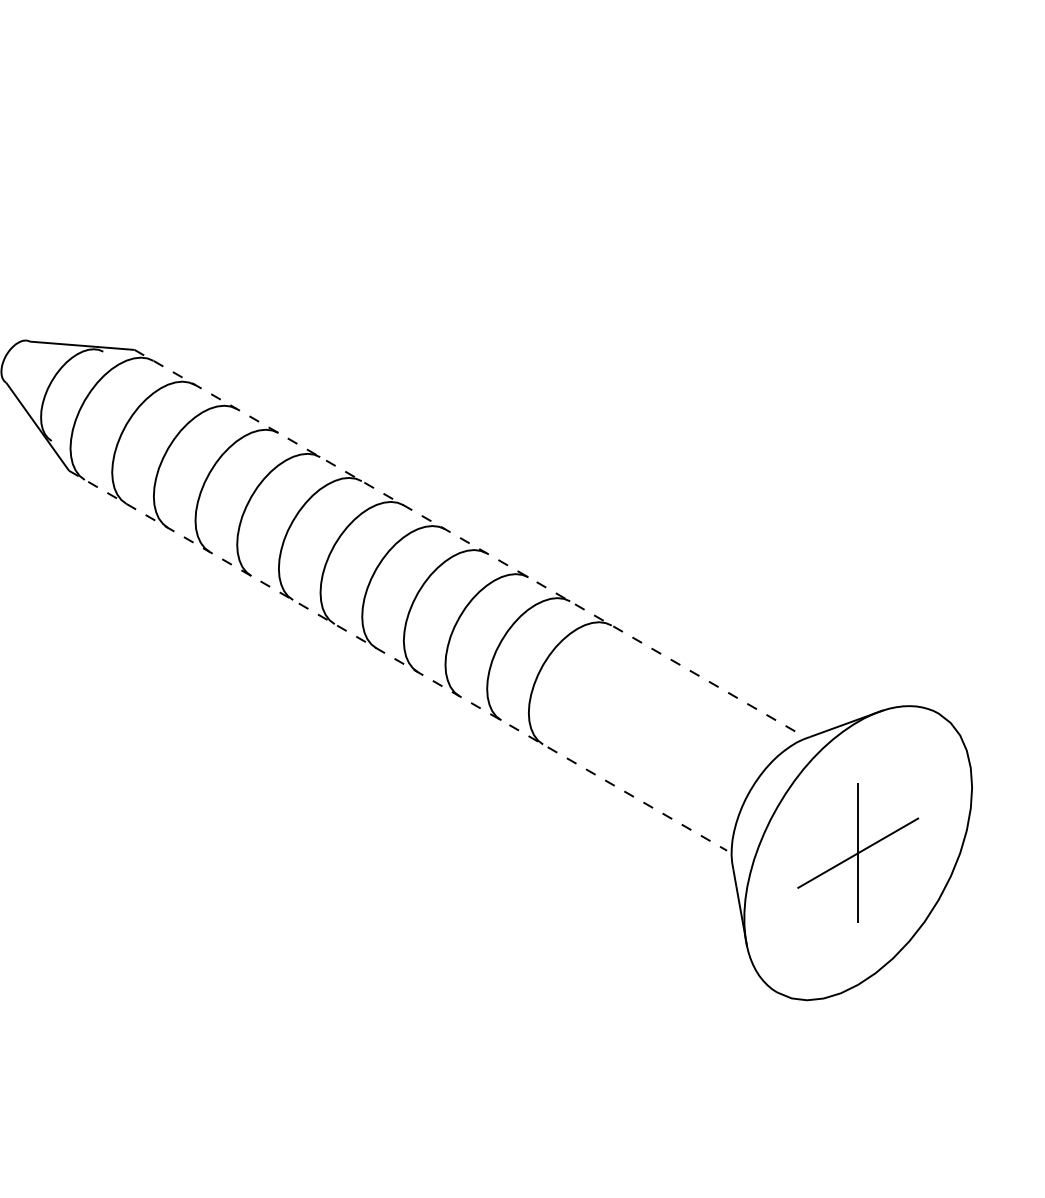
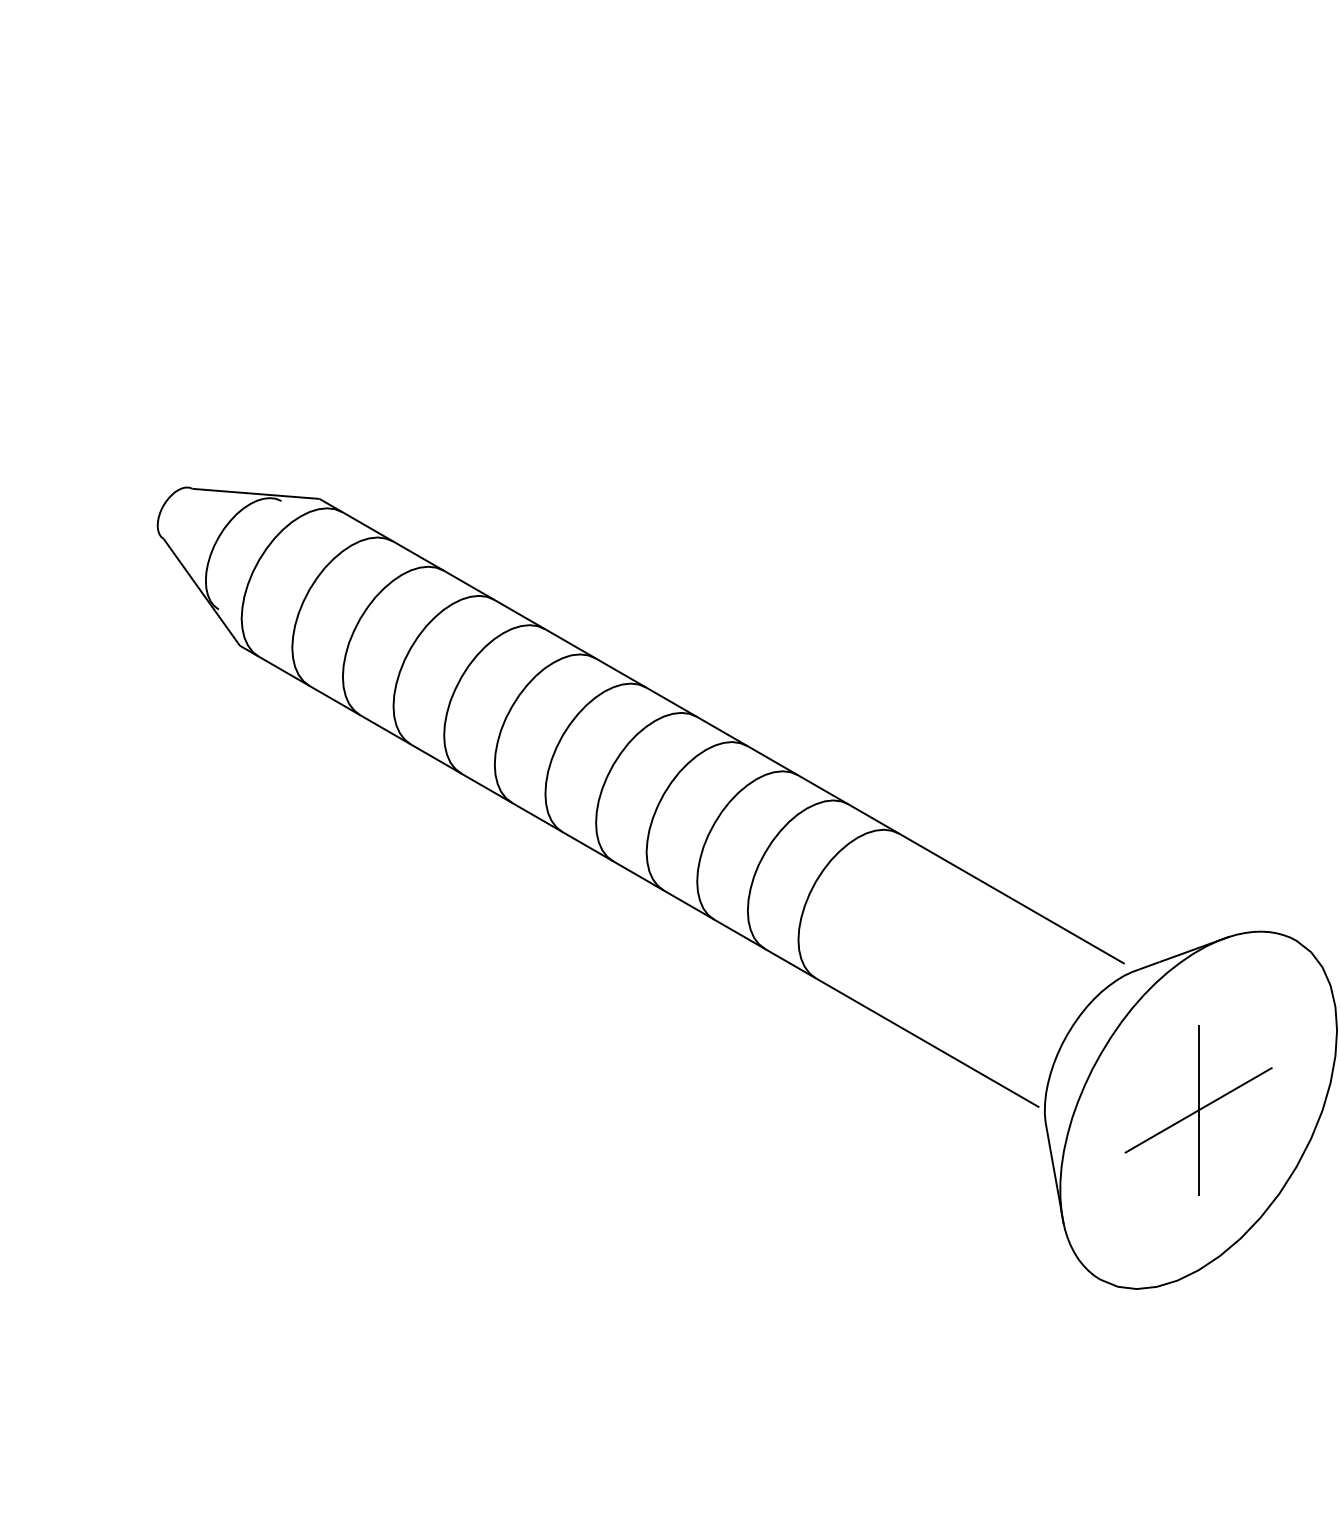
line: (466, 541) -> (722, 731), dashed -> solid
line: (397, 660) -> (639, 876), dashed -> solid

